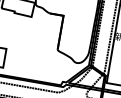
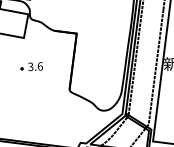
part: (35, 34) -> (31, 66), added

